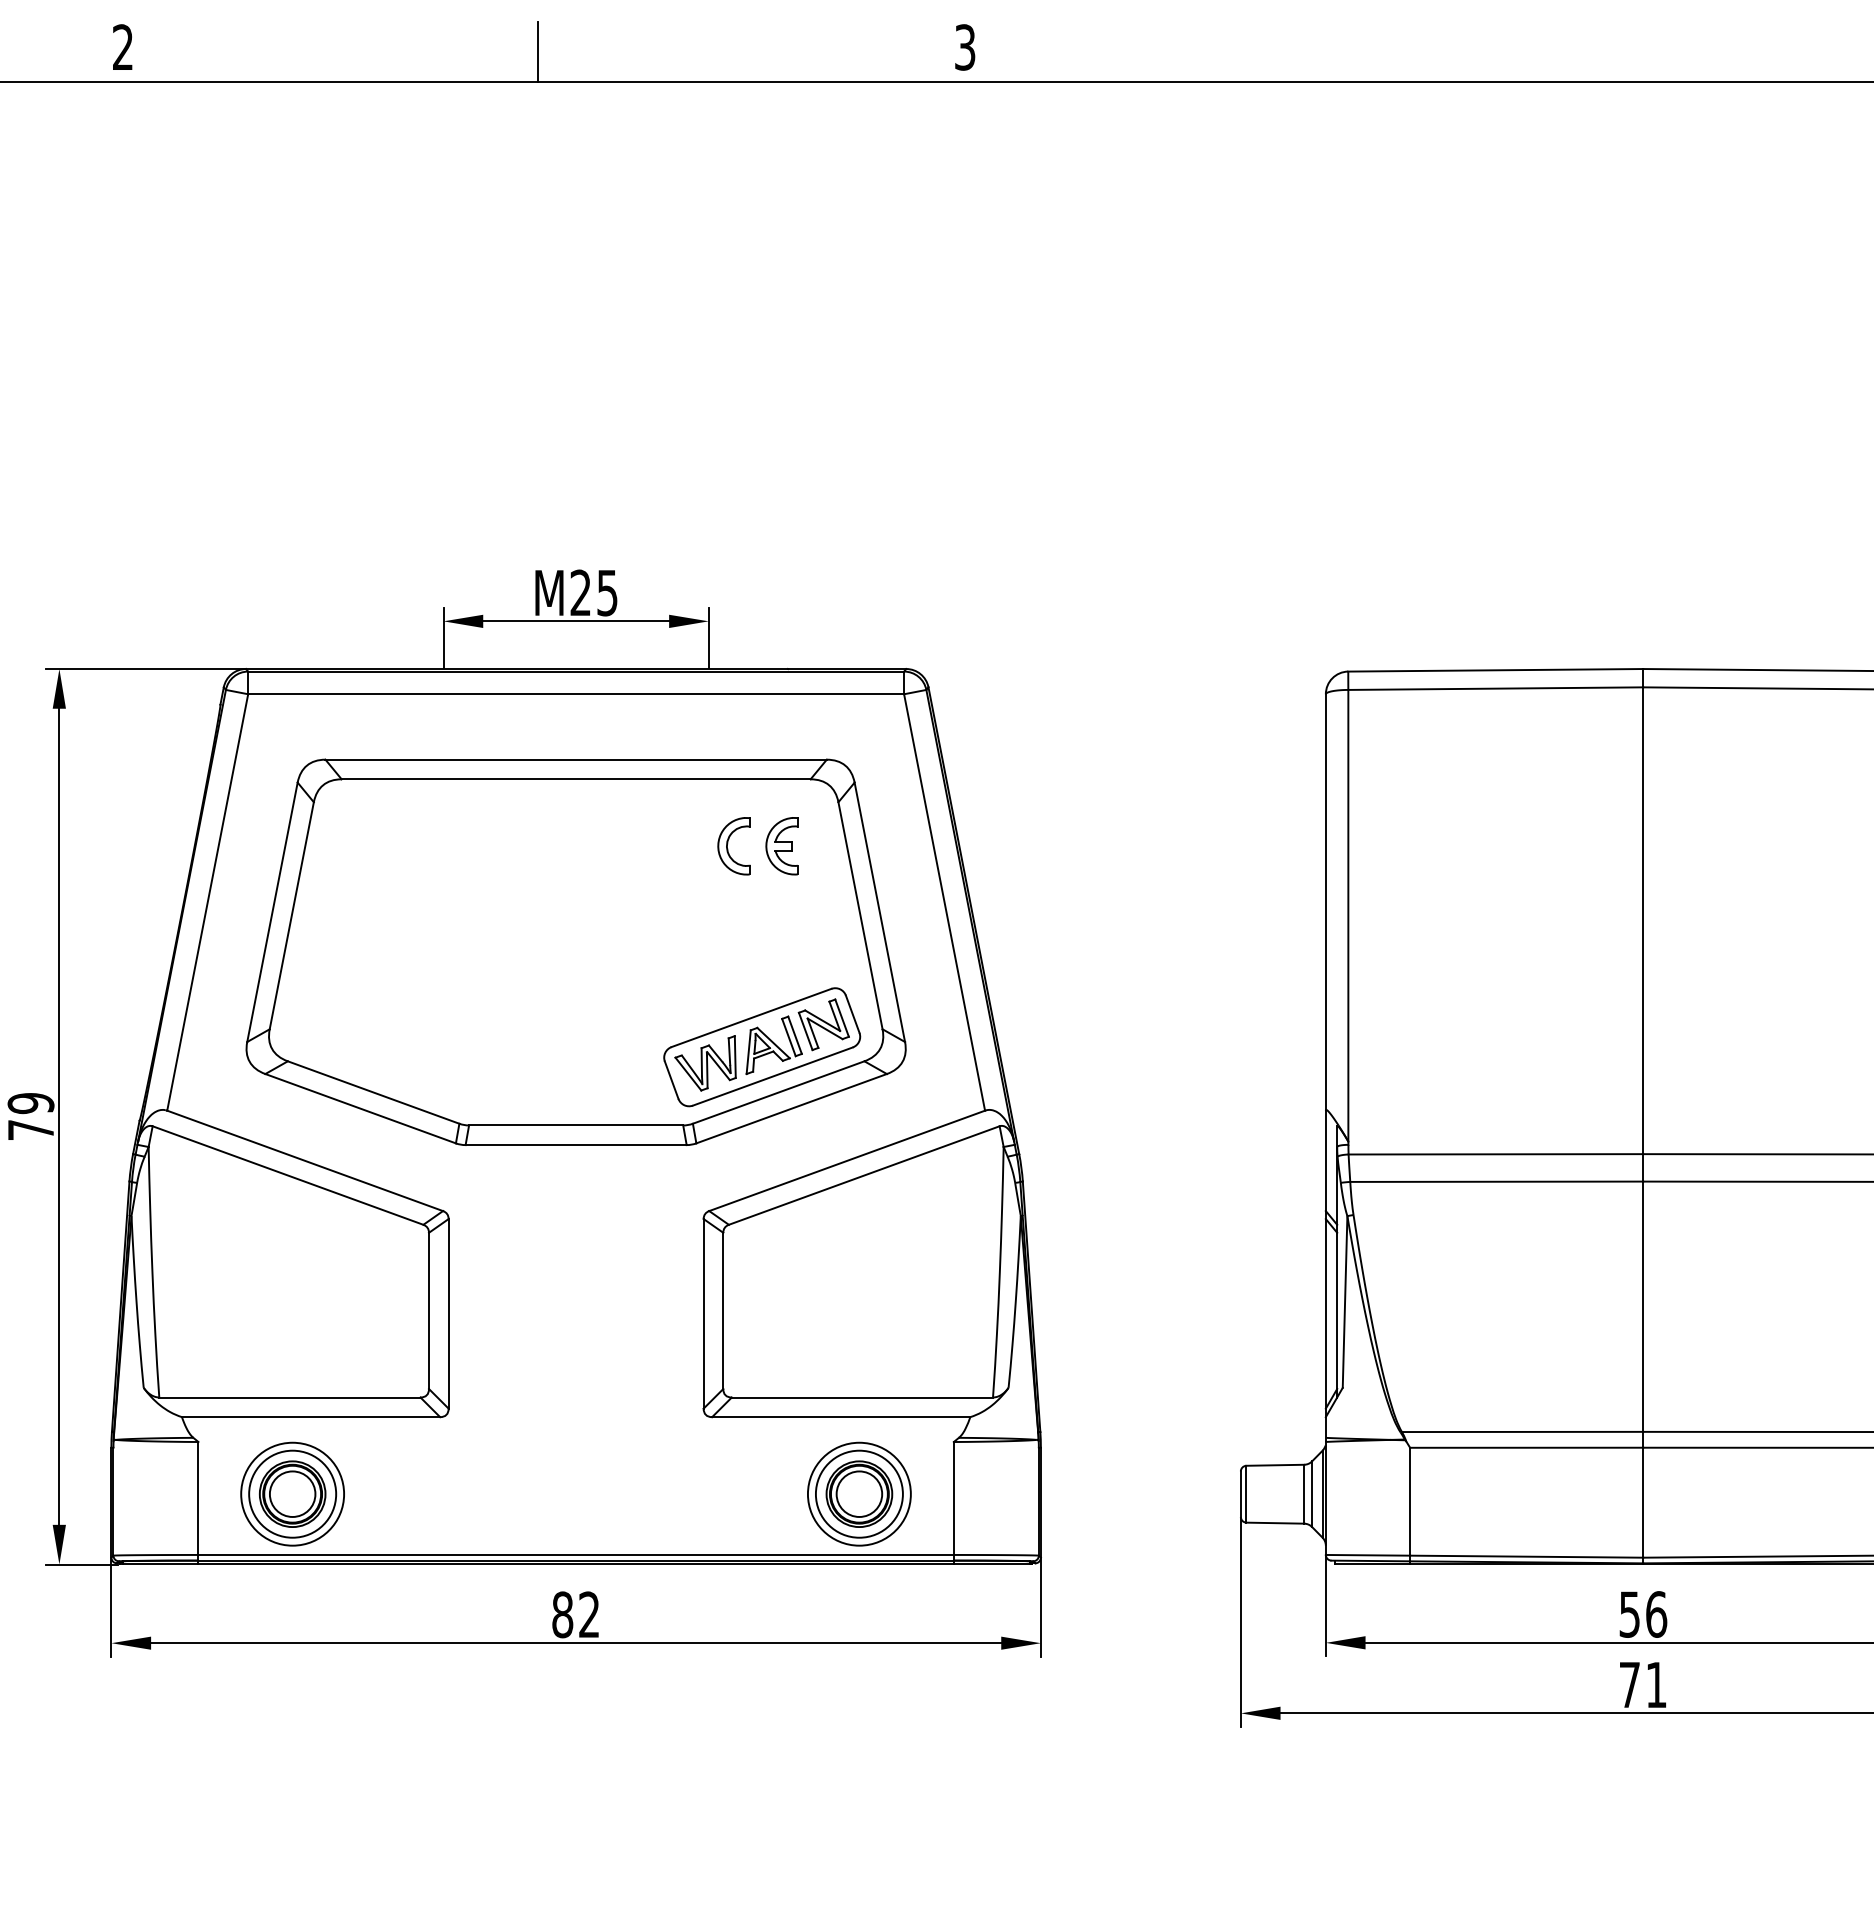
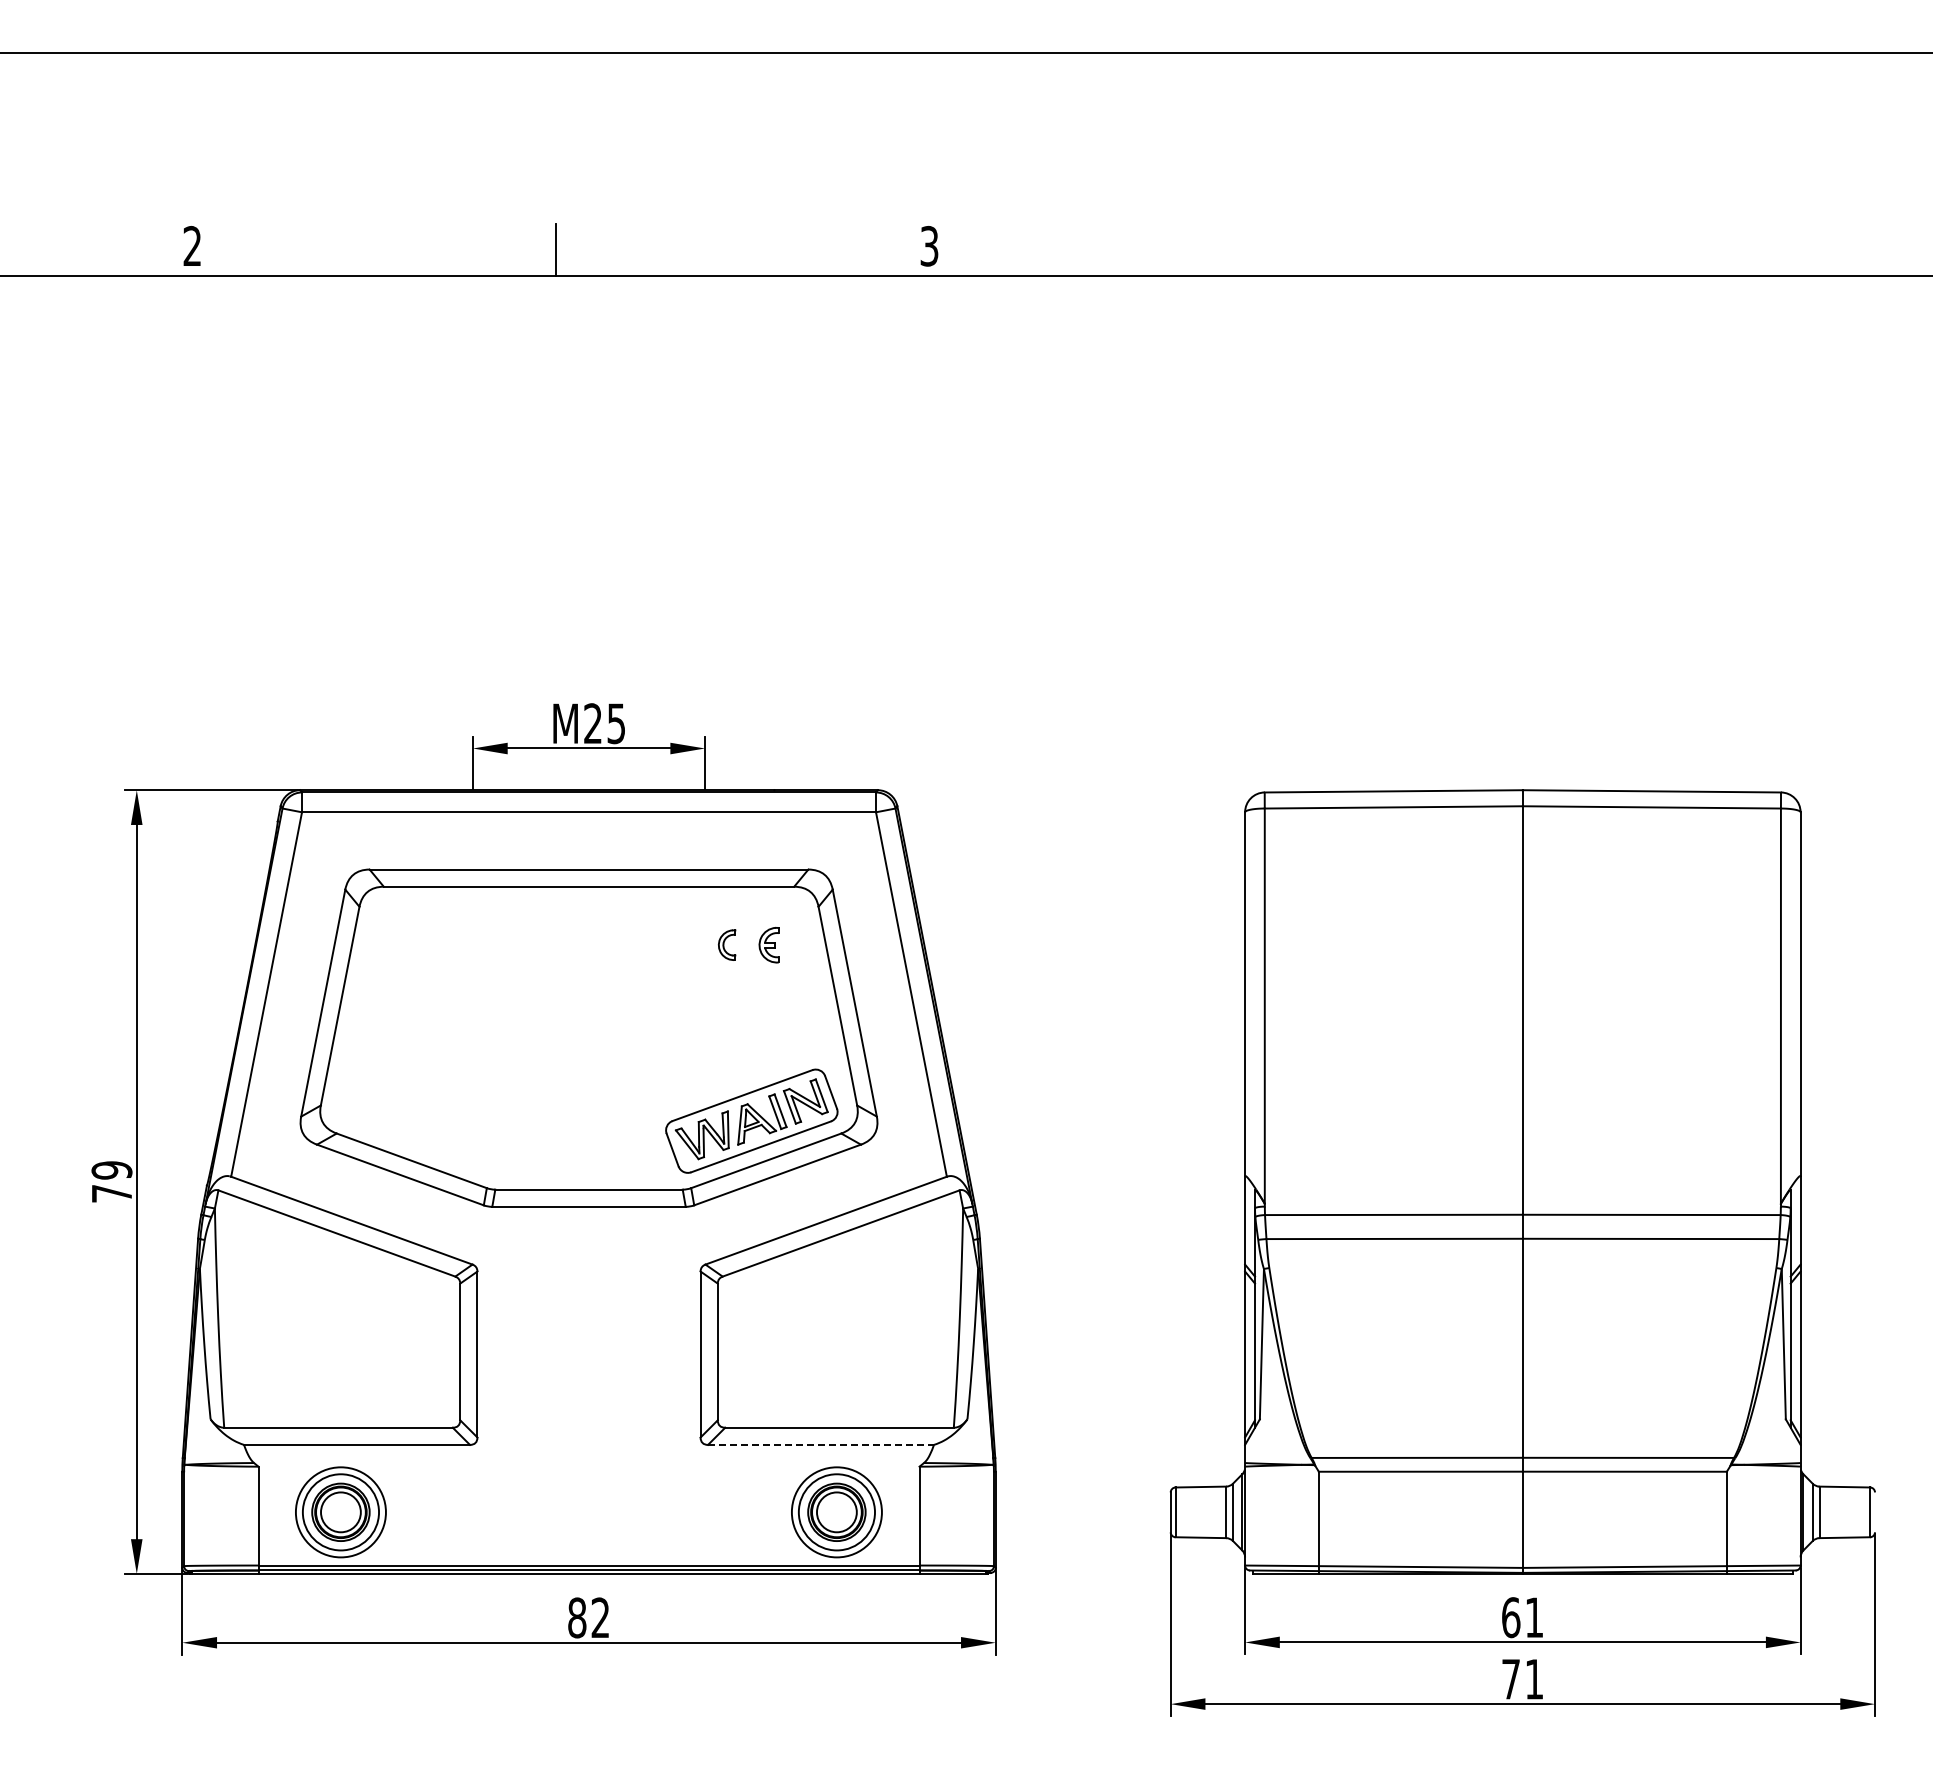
part: (733, 845) -> (726, 944), size x0.6
part: (781, 845) -> (768, 944), size x0.7
line: (841, 1416) -> (821, 1444), solid -> dashed
text: (1642, 1614) -> (1522, 1617), 56 -> 61

